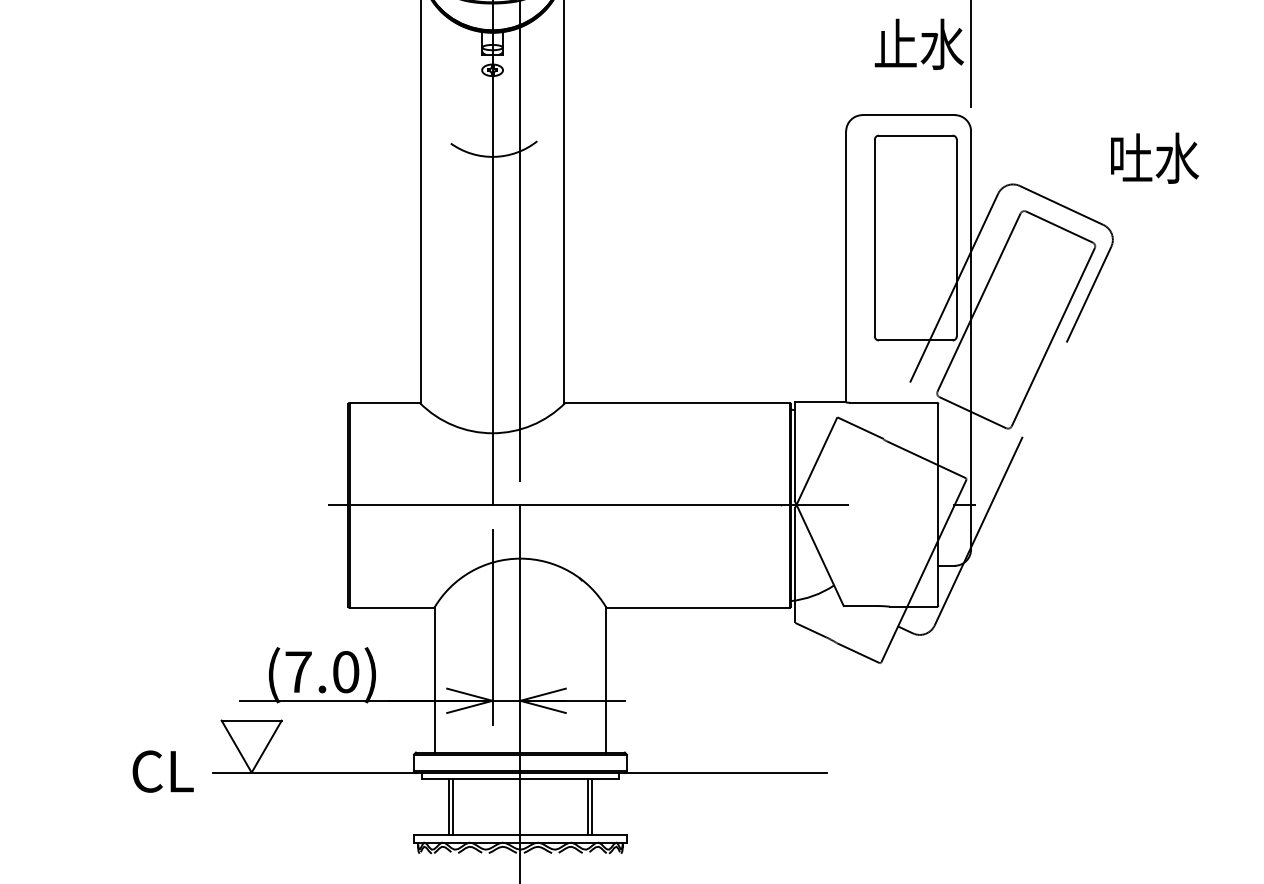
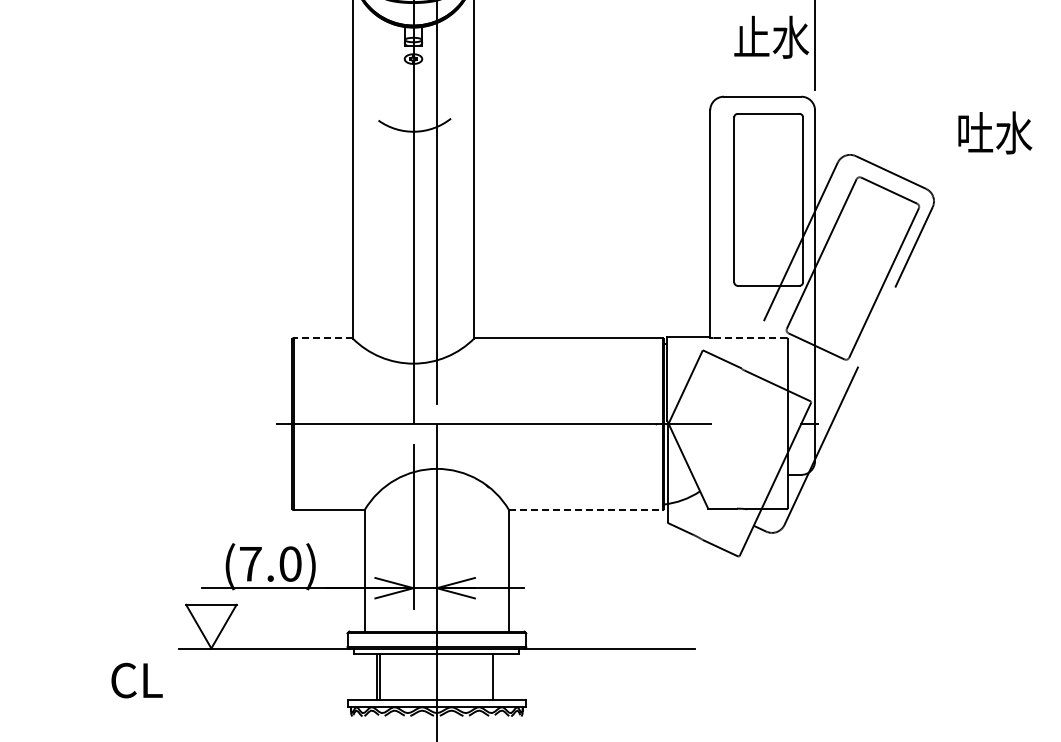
text: (1155, 157) -> (995, 132), moved
line: (385, 403) -> (323, 338), solid -> dashed
line: (894, 403) -> (750, 338), solid -> dashed
line: (697, 608) -> (585, 510), solid -> dashed
text: (162, 771) -> (136, 680), moved
line: (591, 806) -> (496, 676), removed

